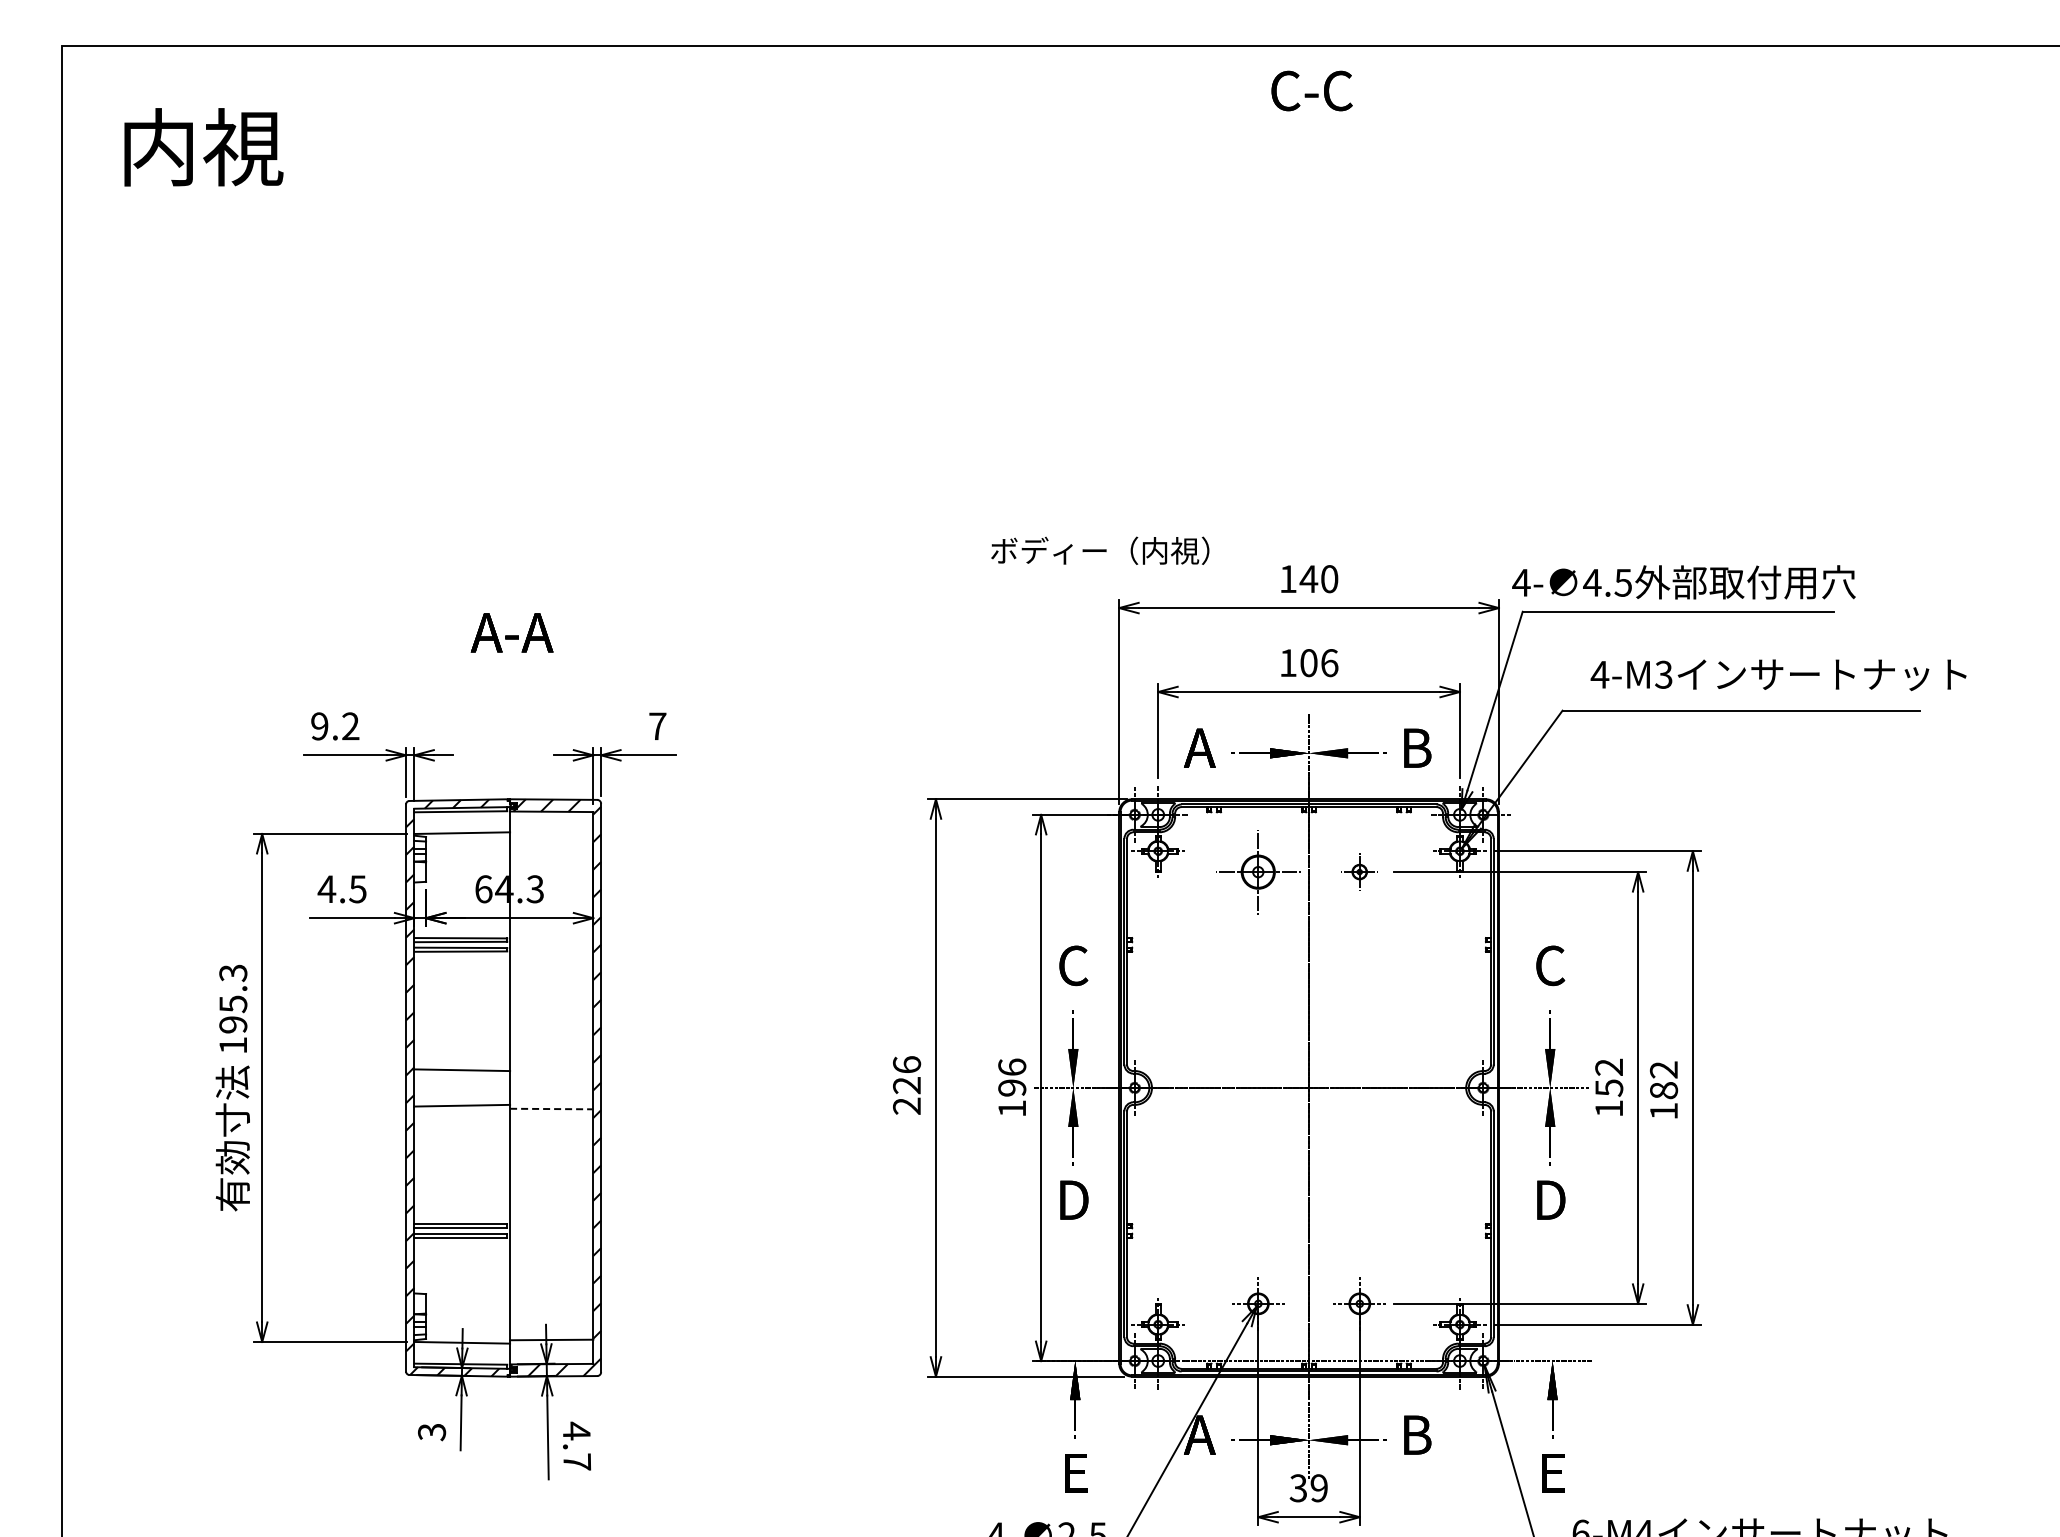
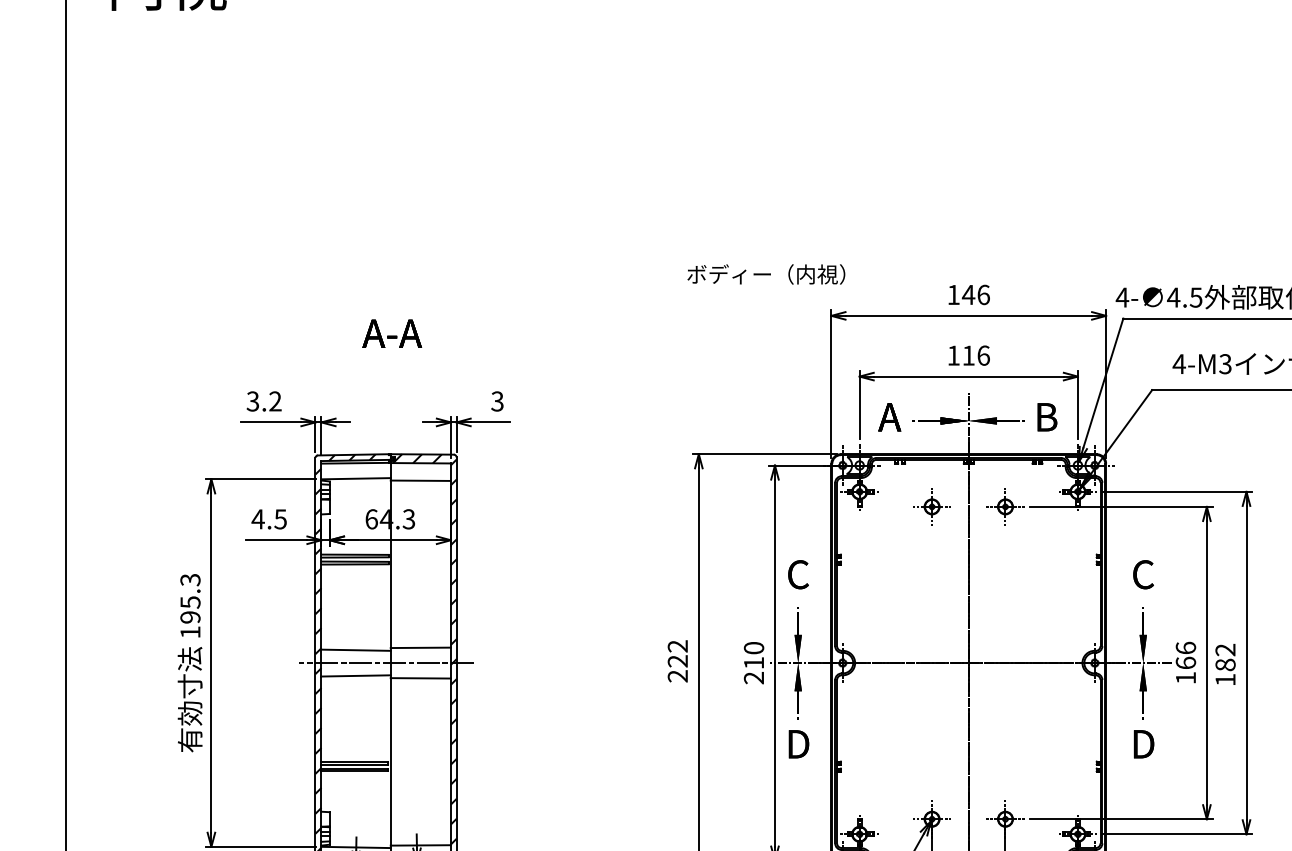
text: (1100, 550) -> (766, 274), moved
text: (1329, 579) -> (983, 295), 140 -> 146
text: (1308, 663) -> (968, 355), 106 -> 116
text: (319, 726) -> (252, 401), 9.2 -> 3.2
text: (657, 726) -> (497, 401), 7 -> 3
line: (551, 835) -> (420, 480), added
part: (1258, 871) -> (932, 506), size x0.62
part: (1359, 871) -> (1005, 506), size x1.43
text: (907, 1064) -> (678, 646), 226 -> 222
line: (551, 1066) -> (420, 647), added
text: (1609, 1077) -> (1186, 655), 152 -> 166
line: (503, 1087) -> (385, 662), added
text: (1012, 1087) -> (754, 662), 196 -> 210
line: (551, 1109) -> (420, 678), dashed -> solid

